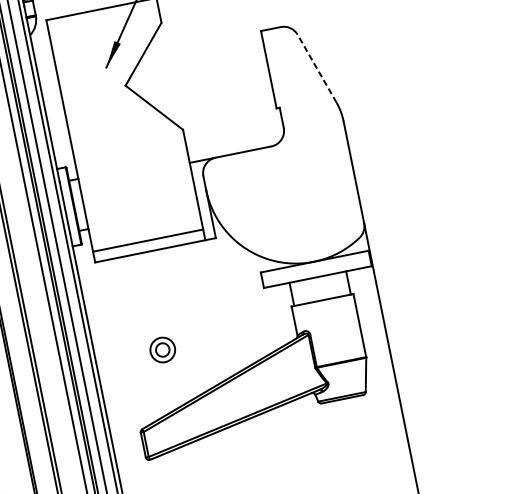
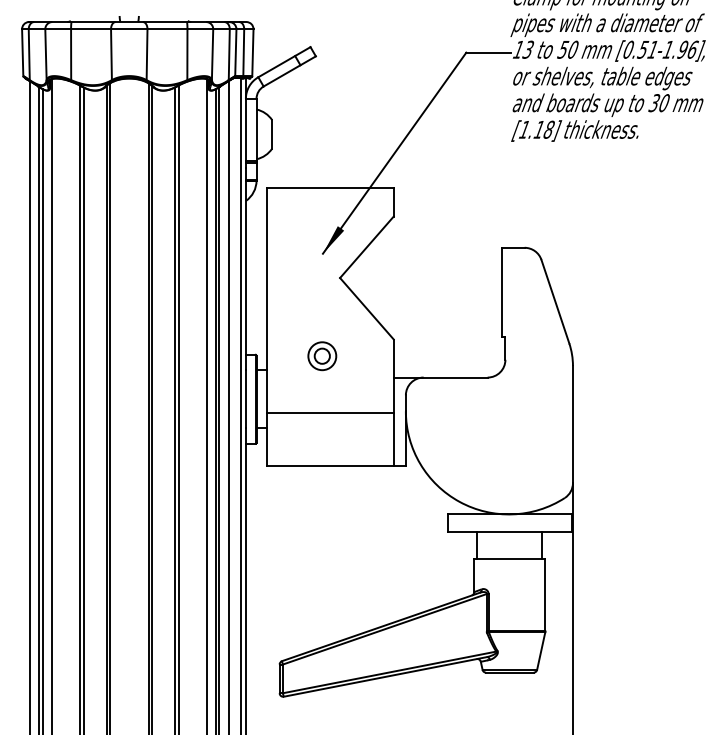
line: (317, 68) -> (555, 301), dashed -> solid
line: (148, 240) -> (330, 413), moved
part: (162, 350) -> (322, 356), moved

